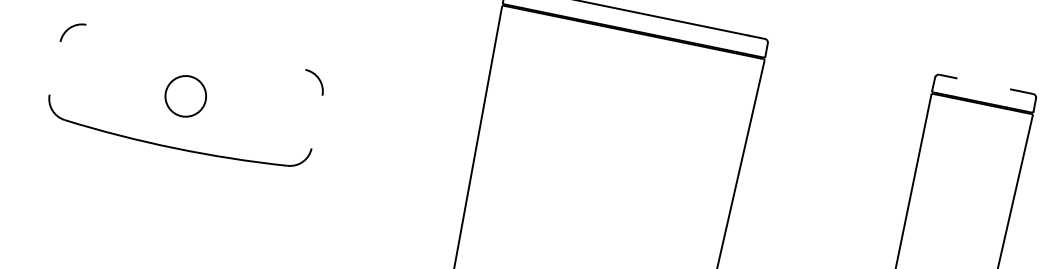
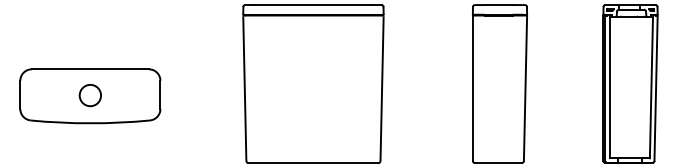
line: (194, 47) -> (89, 69), added
line: (55, 67) -> (20, 94), added
line: (983, 84) -> (498, 5), added
line: (317, 121) -> (160, 94), added

